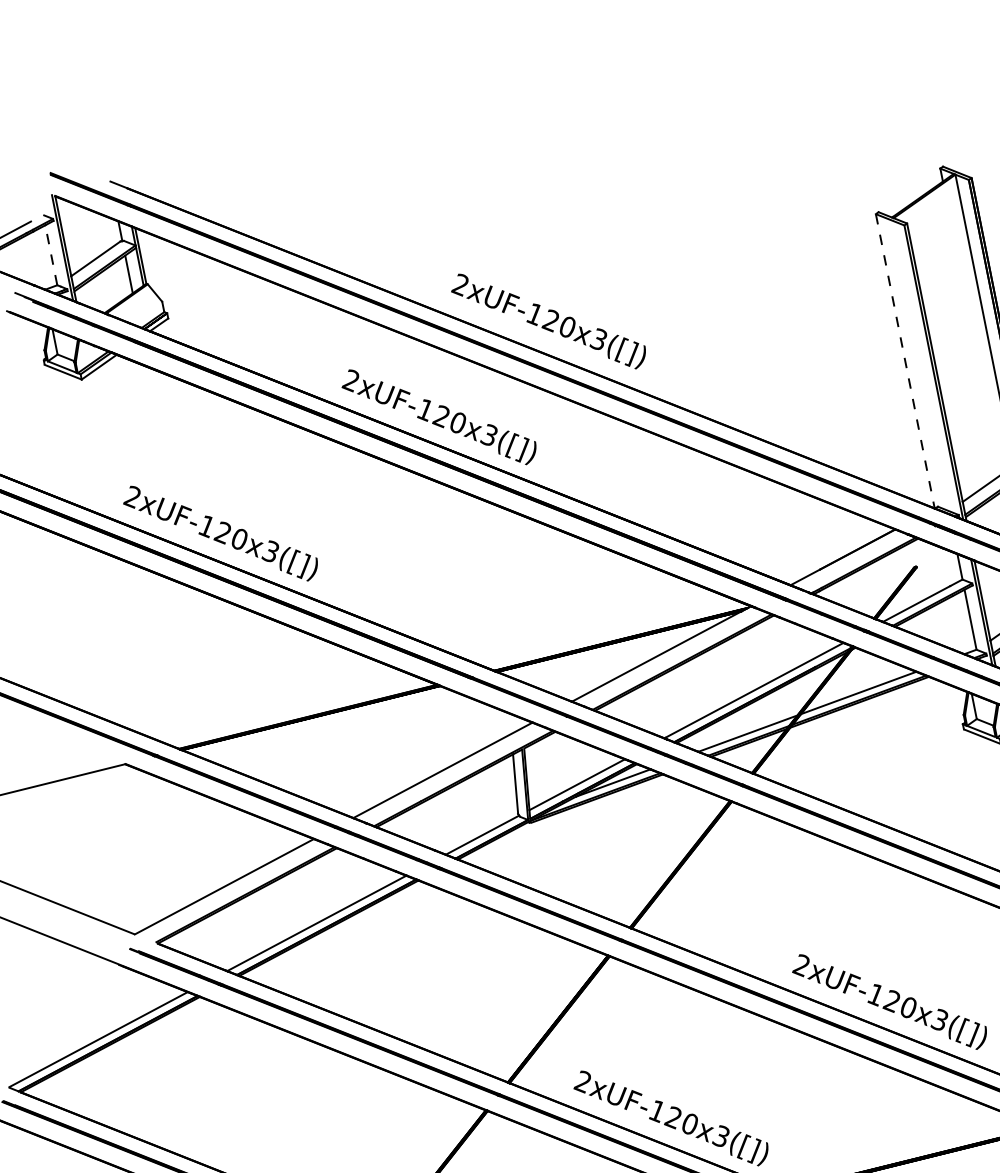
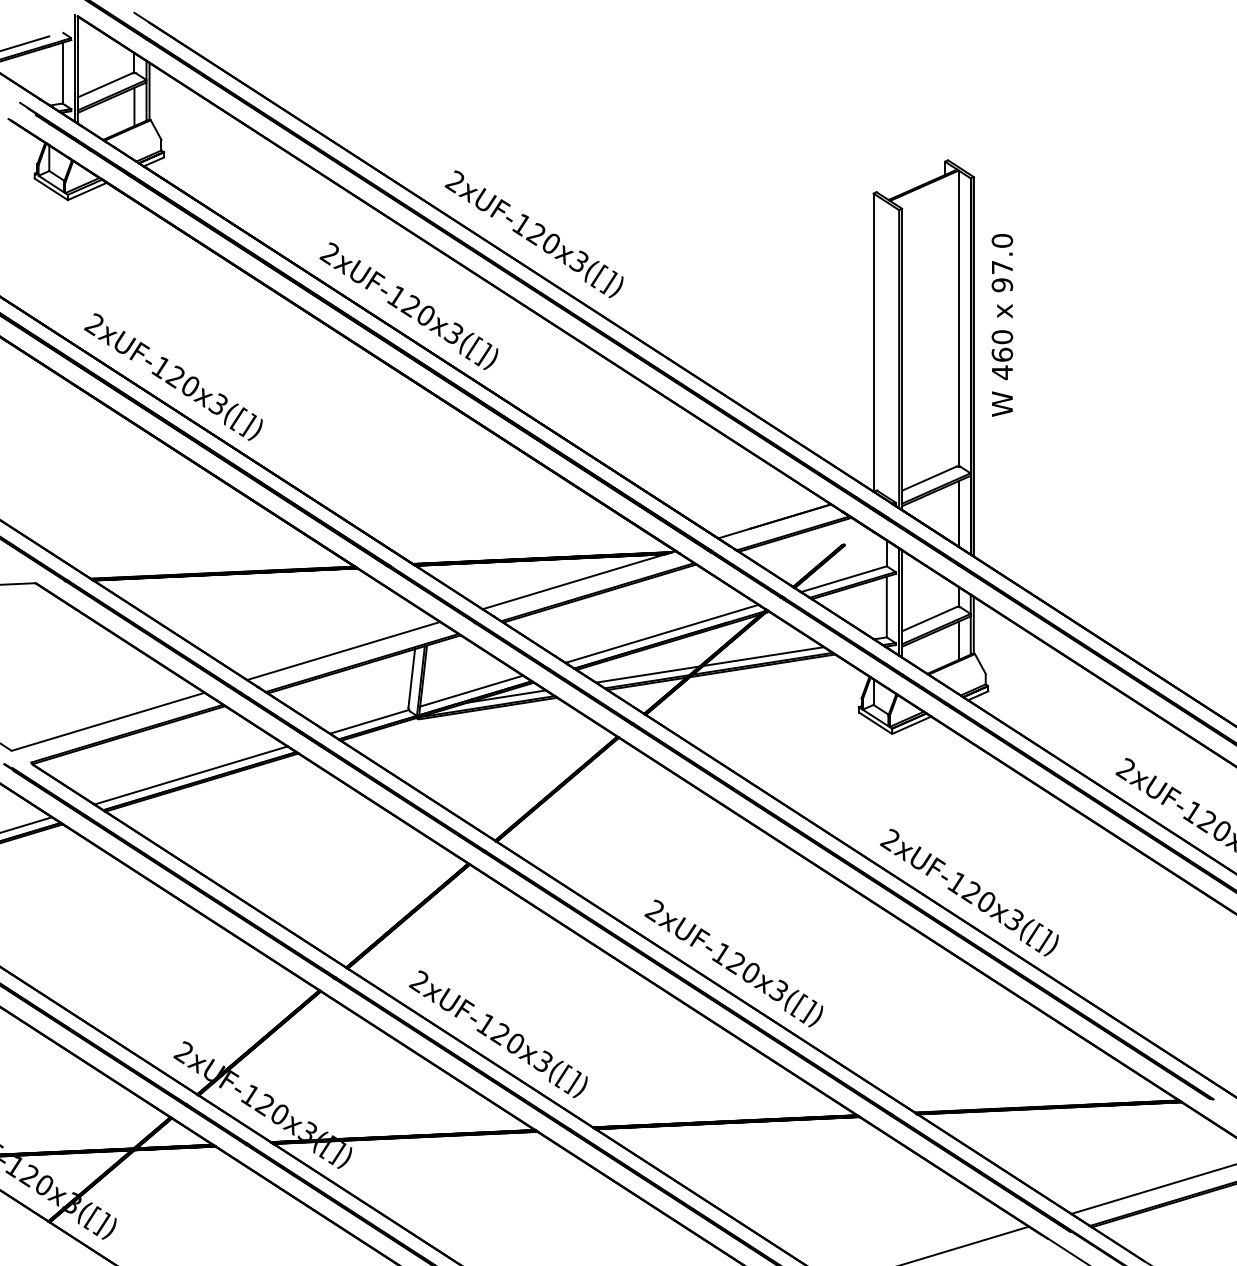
line: (51, 254) -> (62, 72), dashed -> solid
line: (905, 361) -> (873, 342), dashed -> solid

